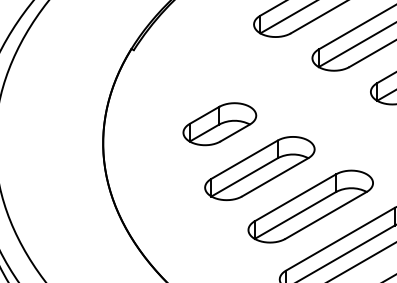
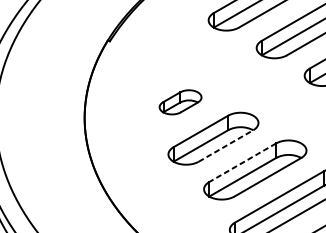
part: (219, 124) -> (180, 102), size x0.7
line: (275, 177) -> (226, 146), solid -> dashed
line: (295, 197) -> (242, 162), solid -> dashed

